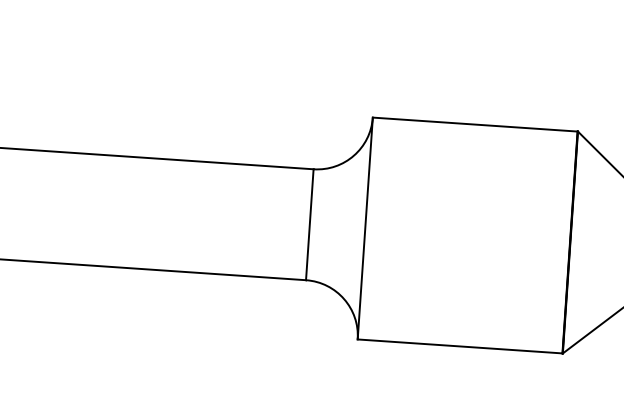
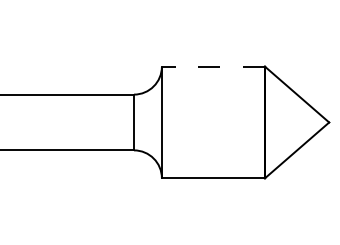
line: (473, 124) -> (212, 66), solid -> dashed

